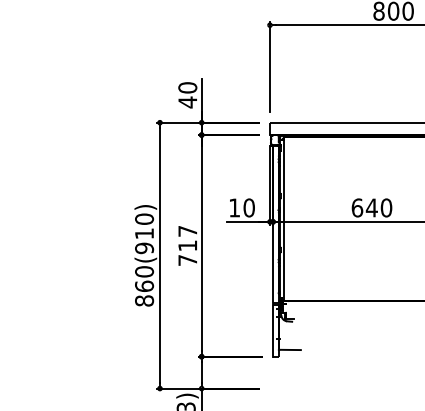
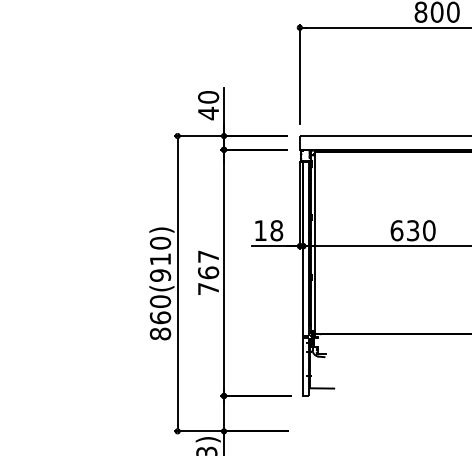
text: (248, 207) -> (276, 230), 10 -> 18
text: (371, 207) -> (412, 230), 640 -> 630
text: (187, 245) -> (208, 272), 717 -> 767

